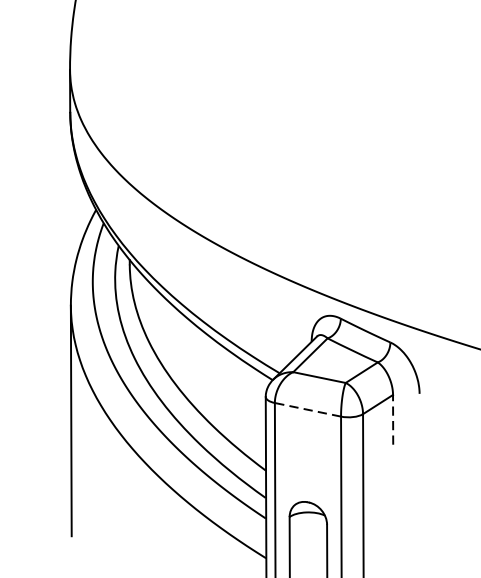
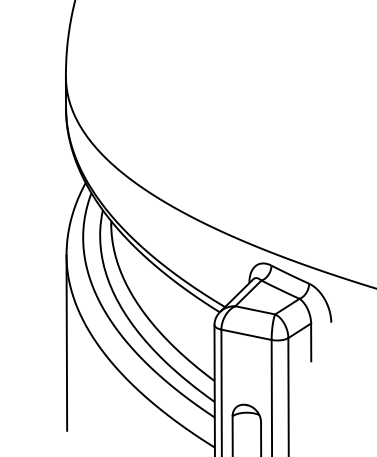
line: (307, 409) -> (246, 334), dashed -> solid
line: (393, 419) -> (311, 342), dashed -> solid

